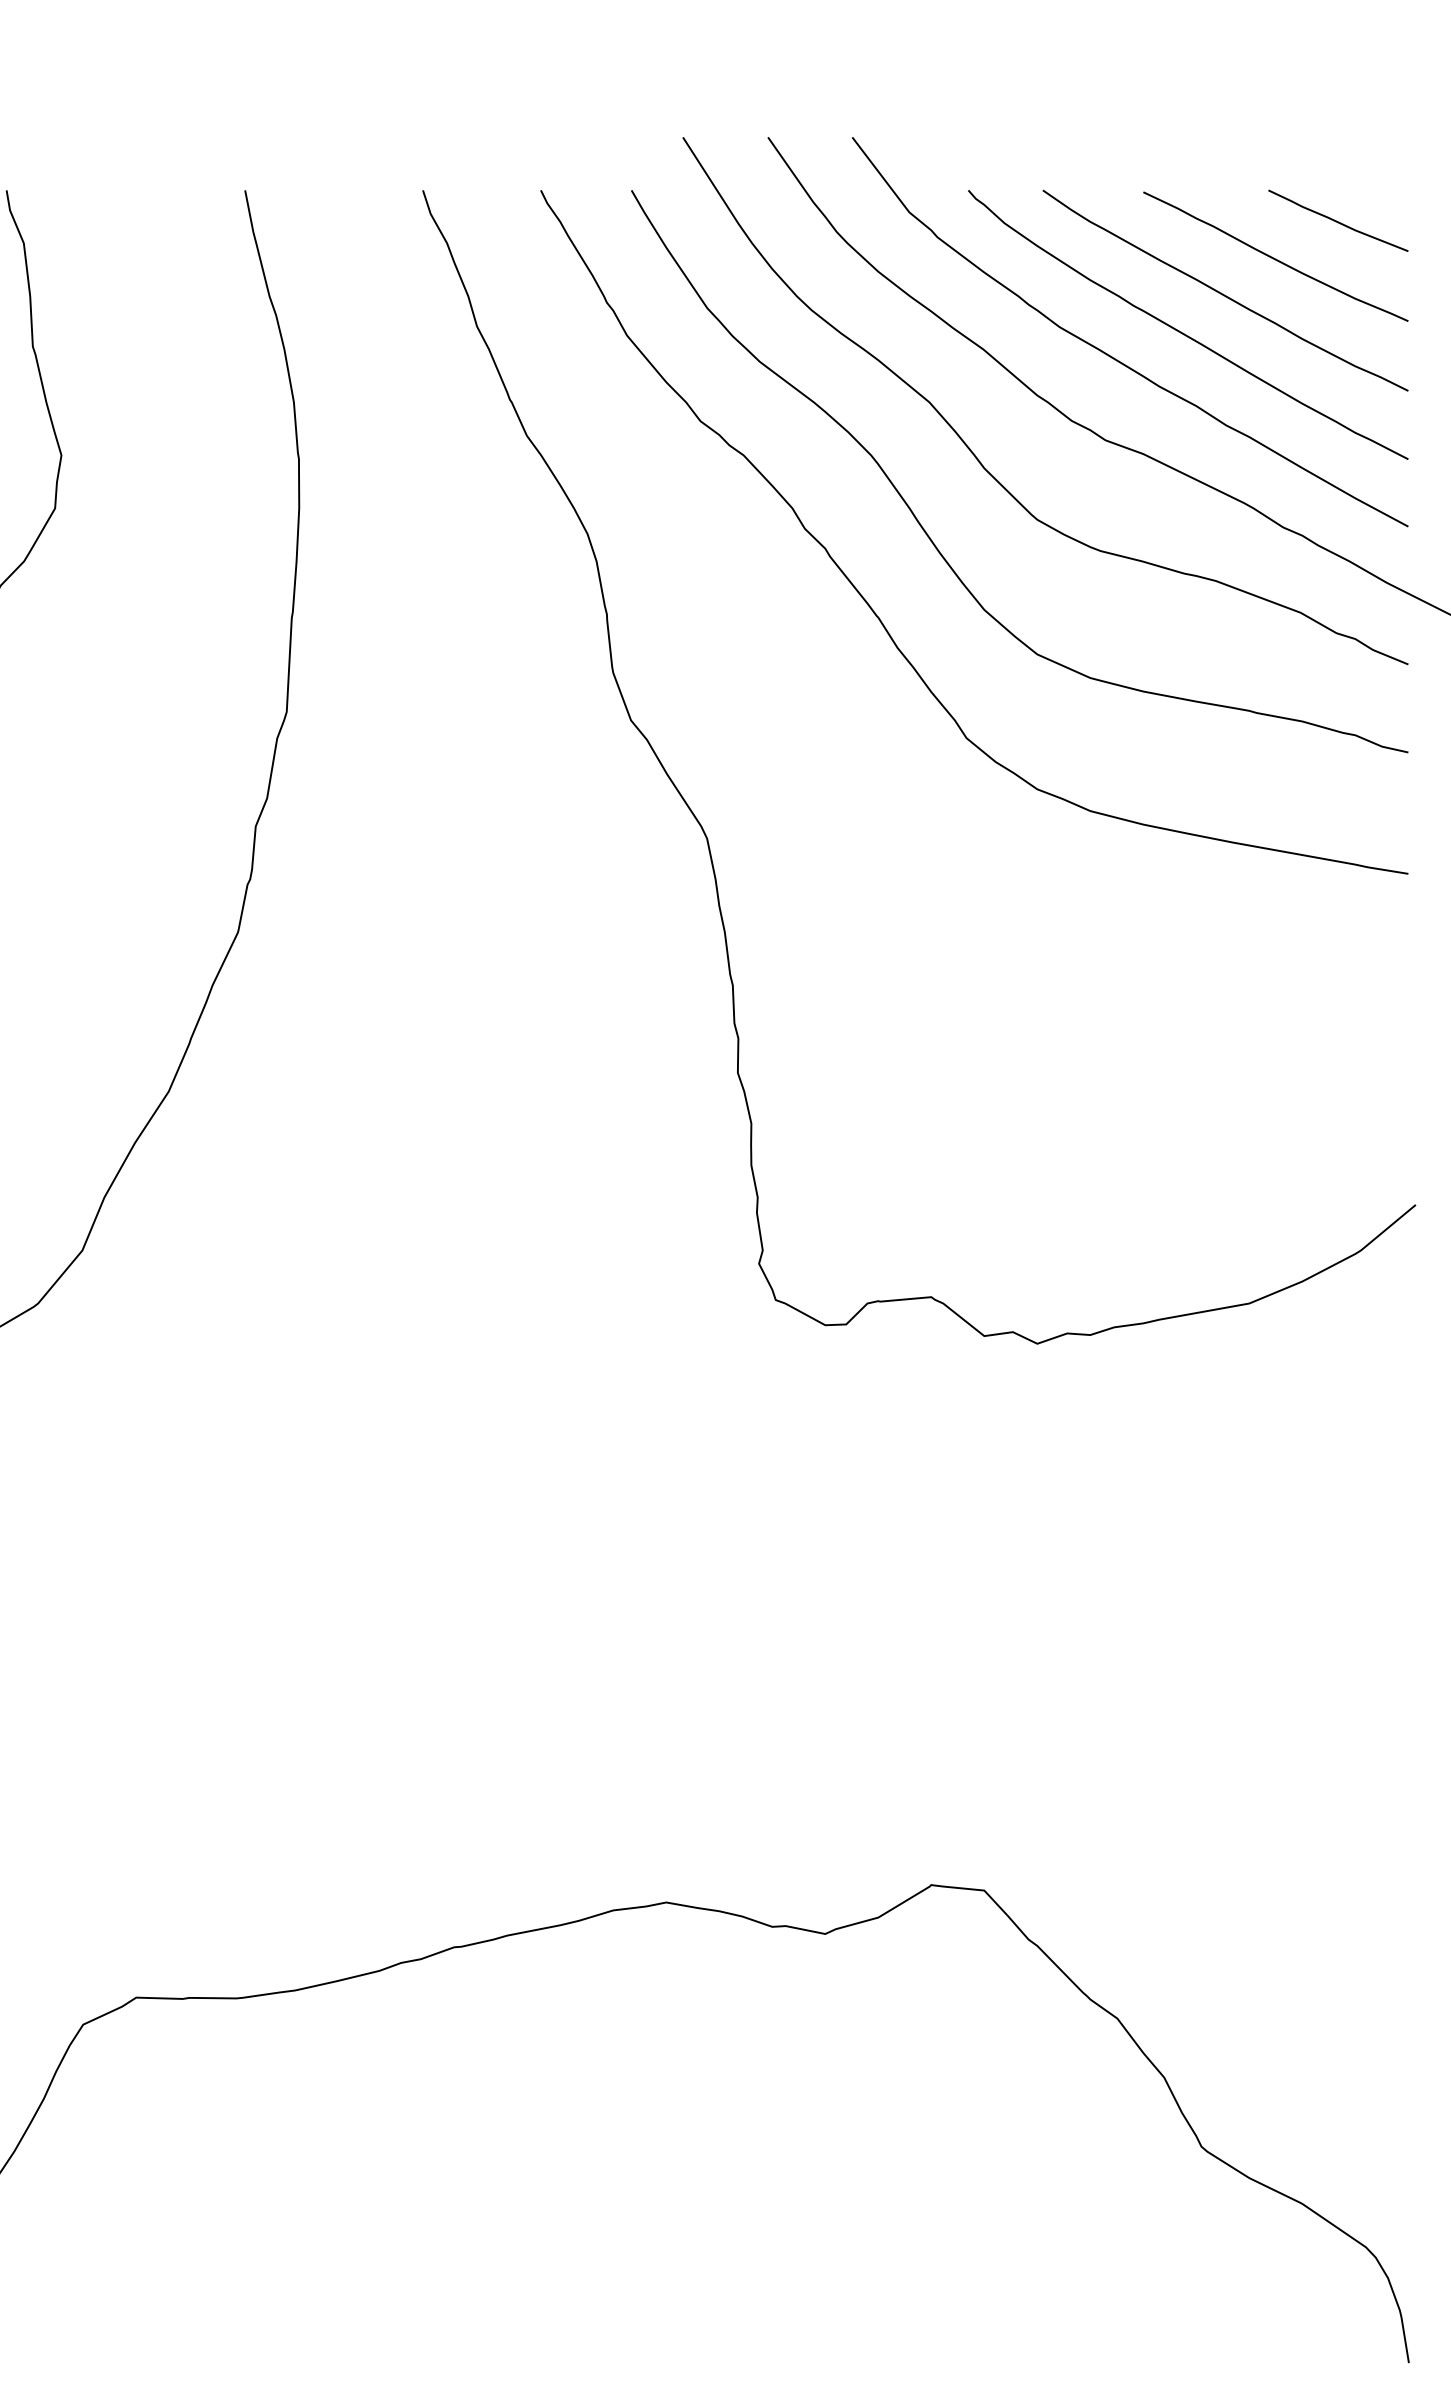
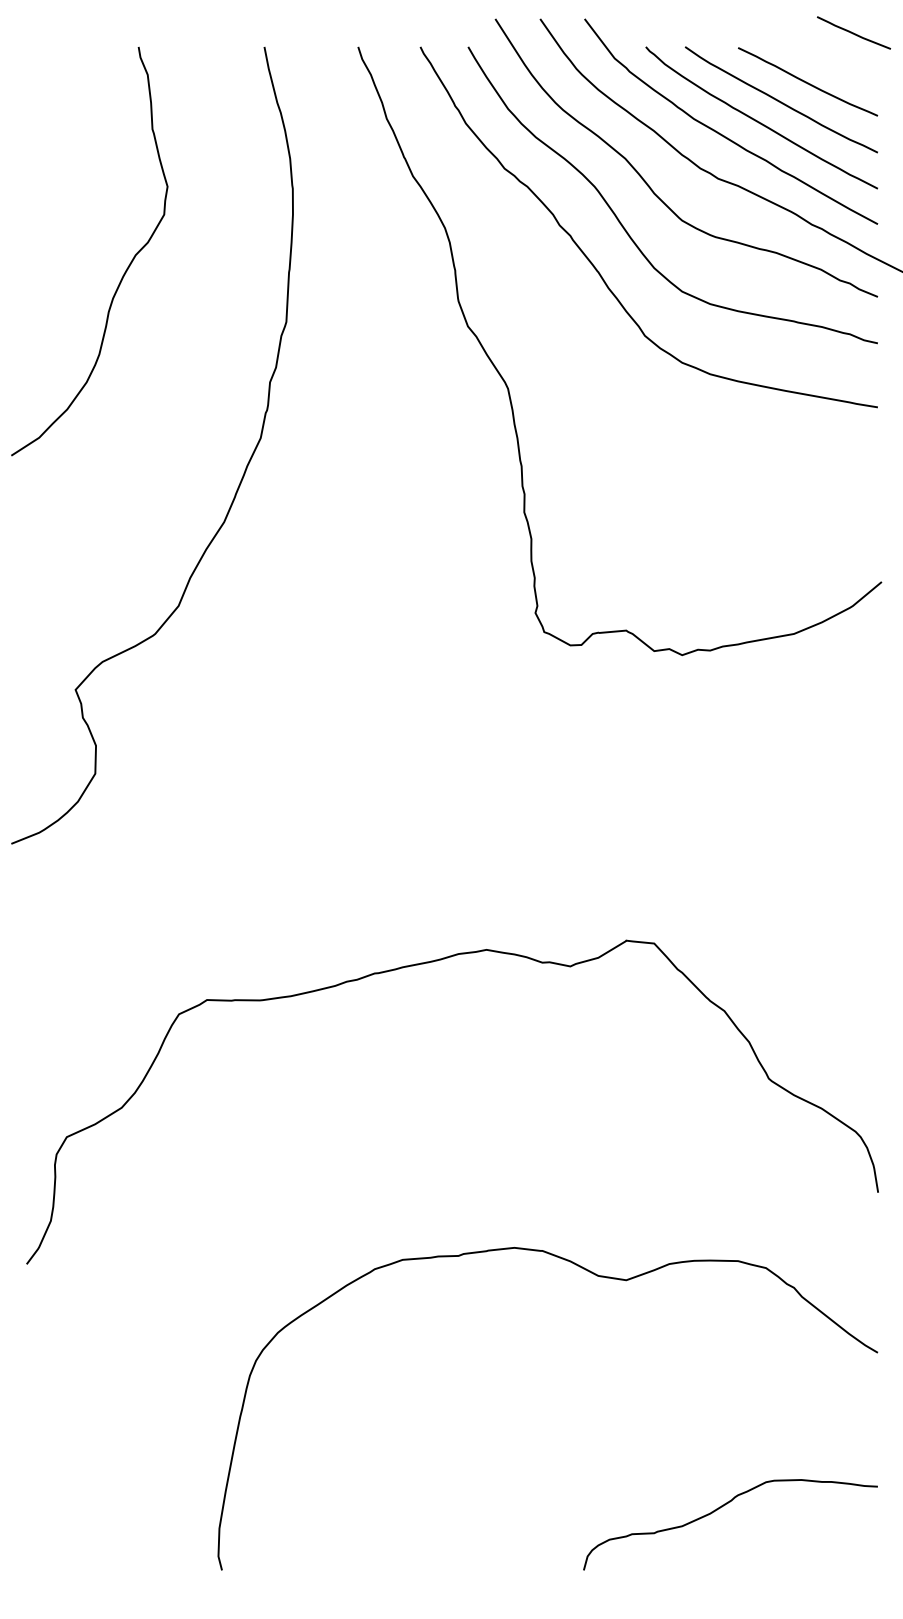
curve: (1337, 219) -> (853, 32), moved

